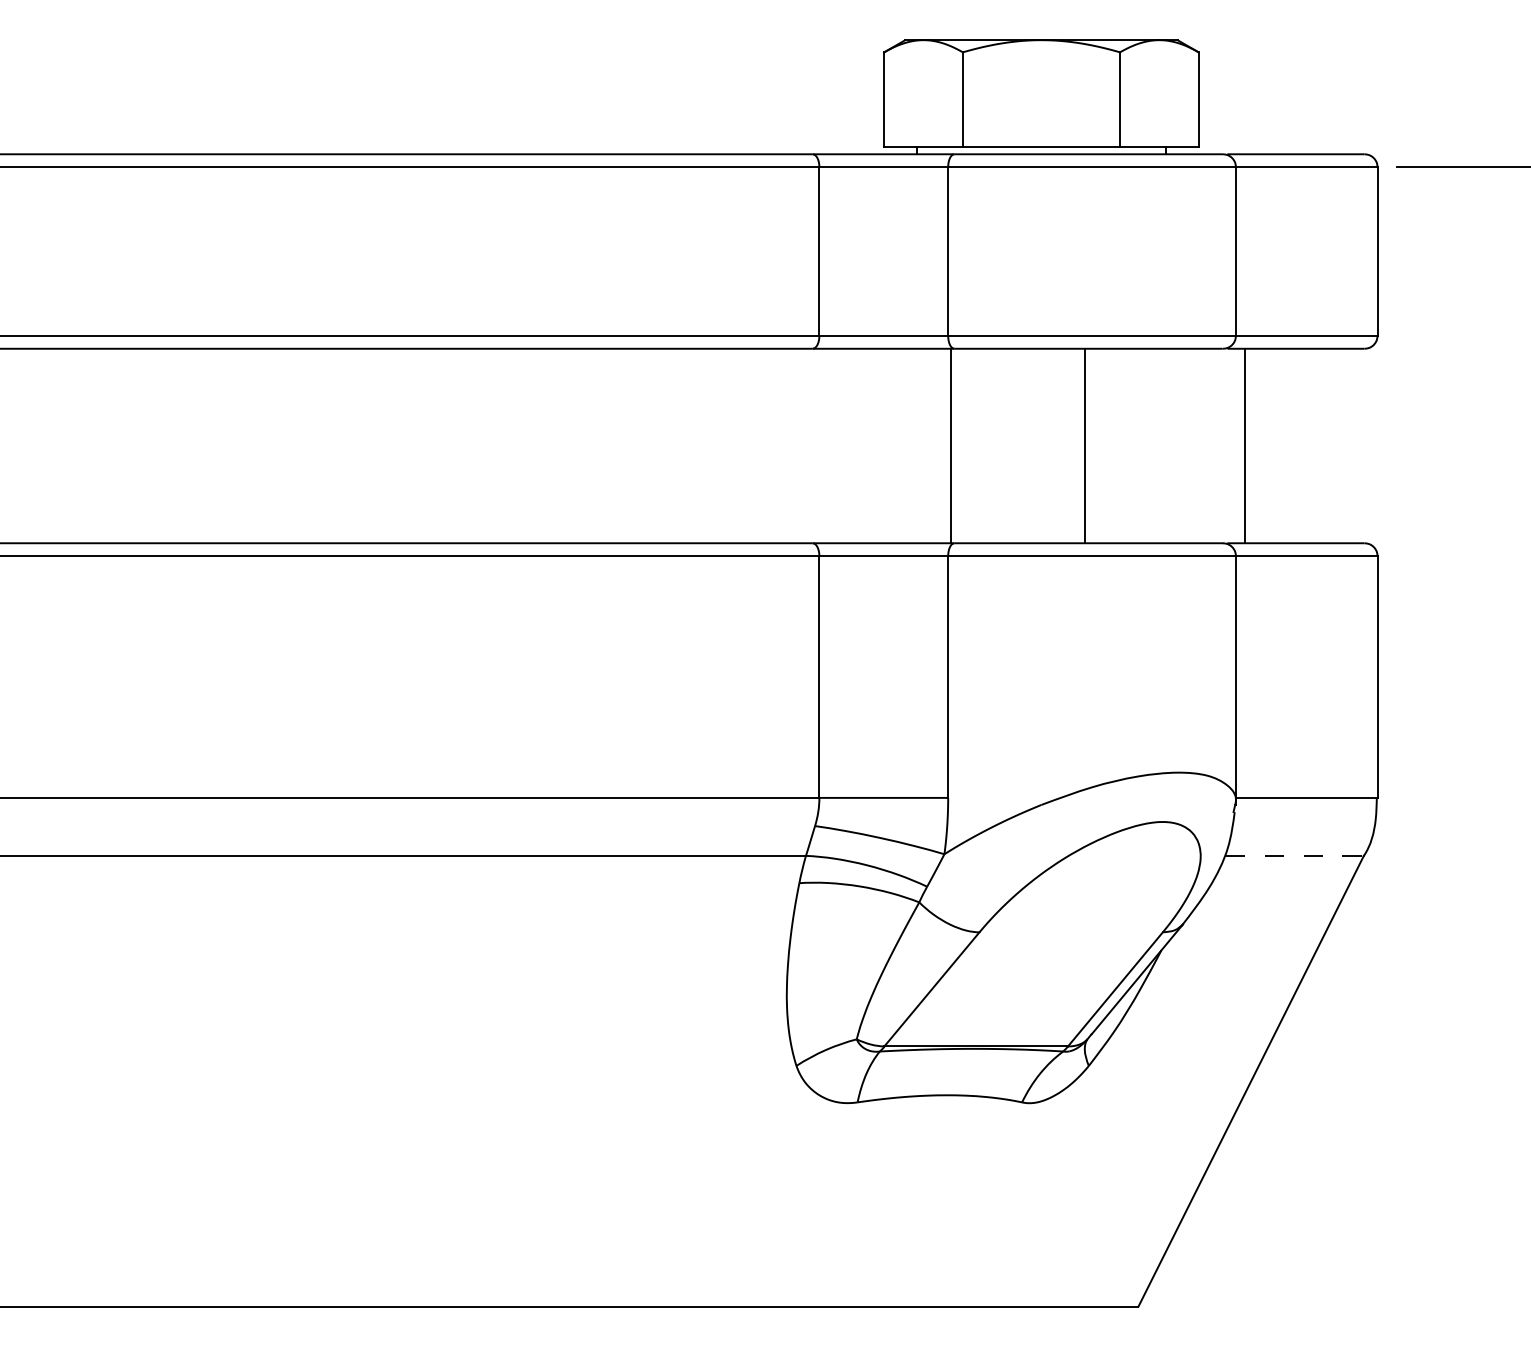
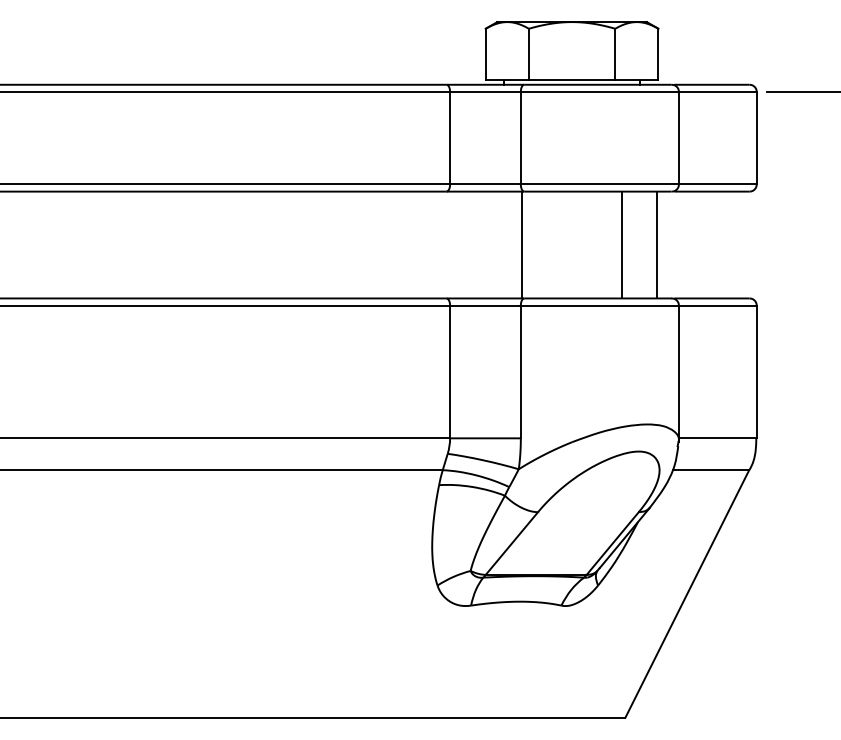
line: (1084, 445) -> (621, 244), moved
line: (1244, 445) -> (656, 244), moved
line: (1295, 856) -> (711, 470), dashed -> solid

